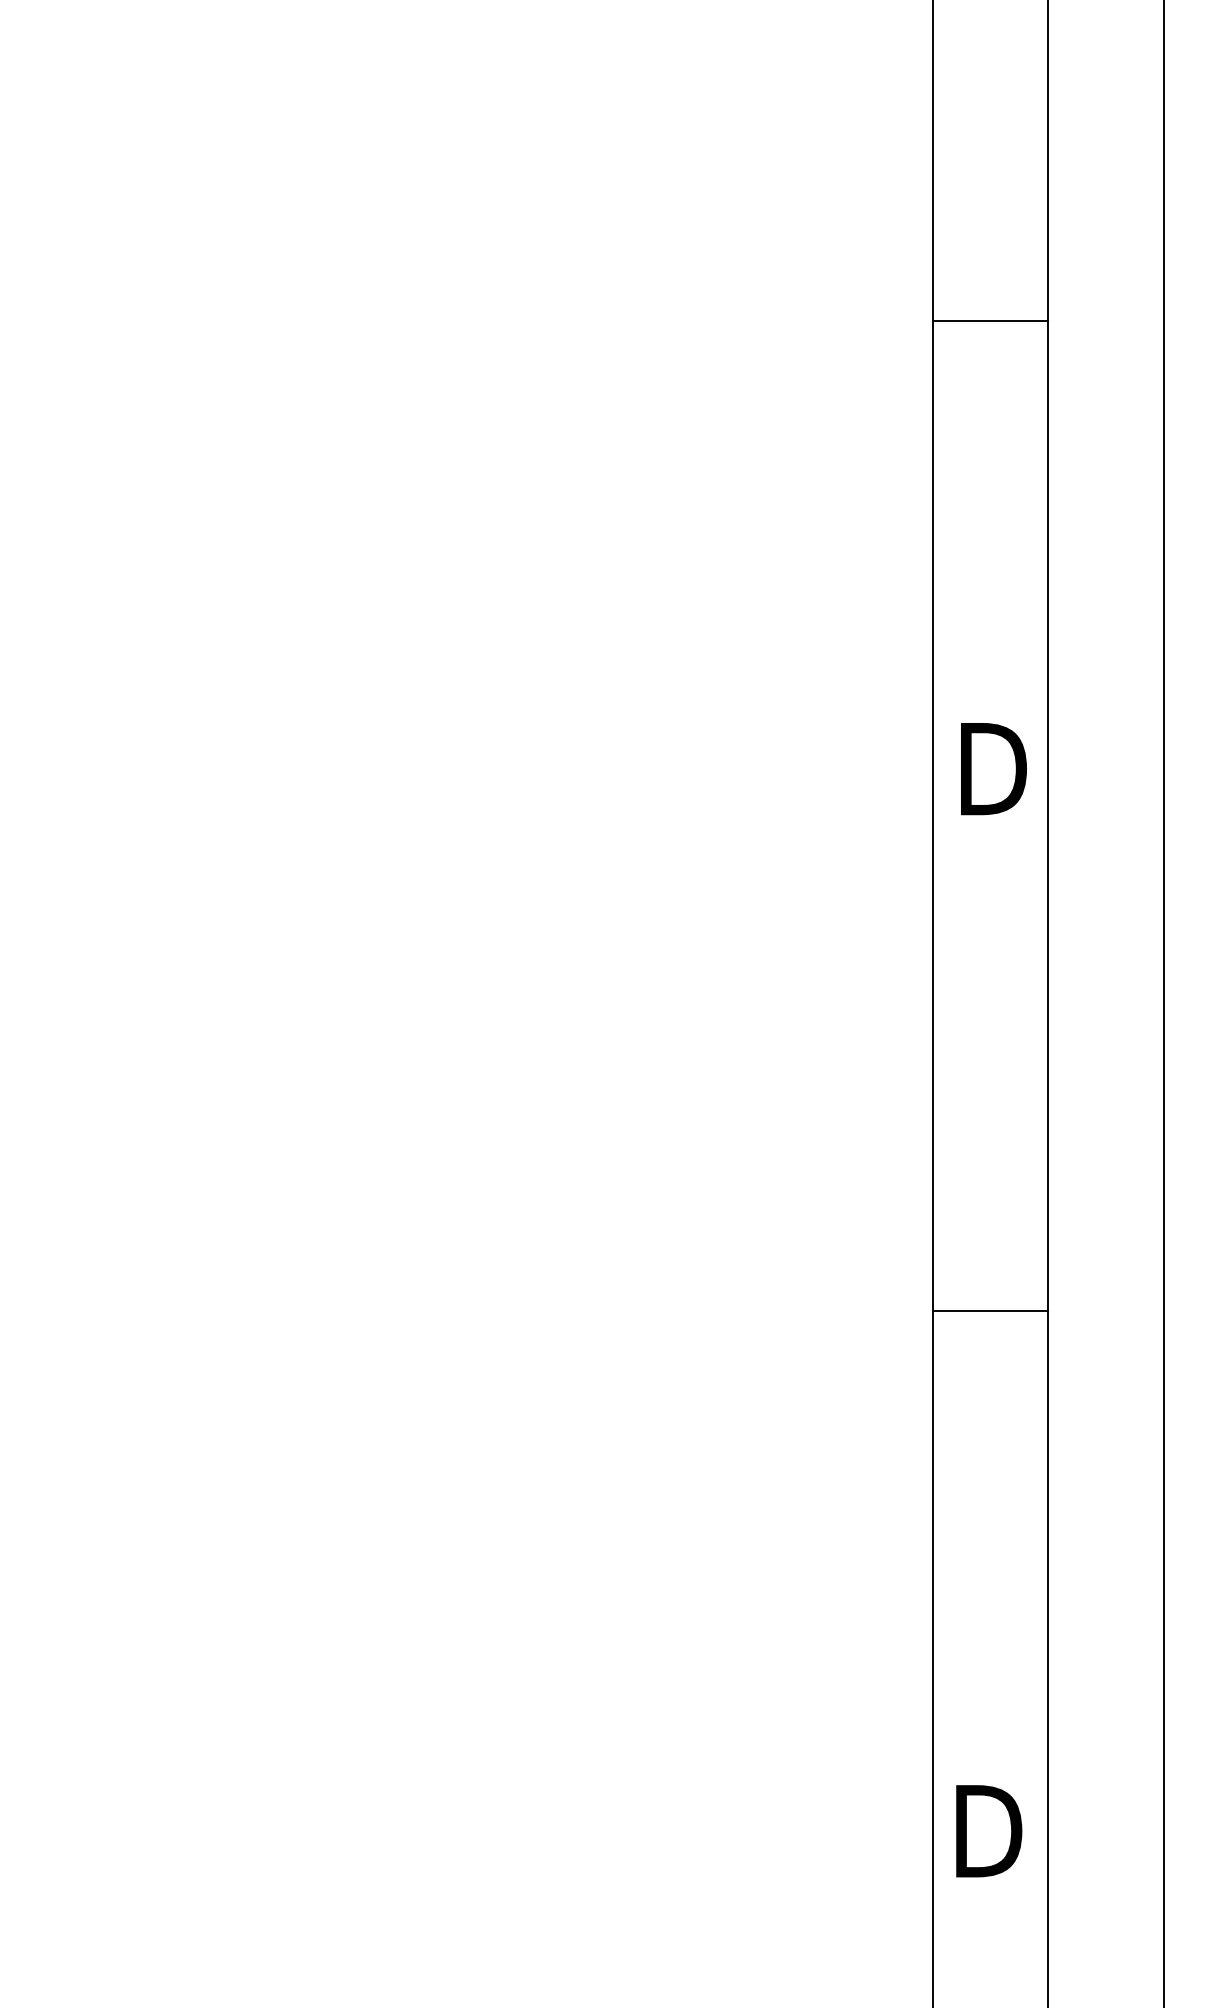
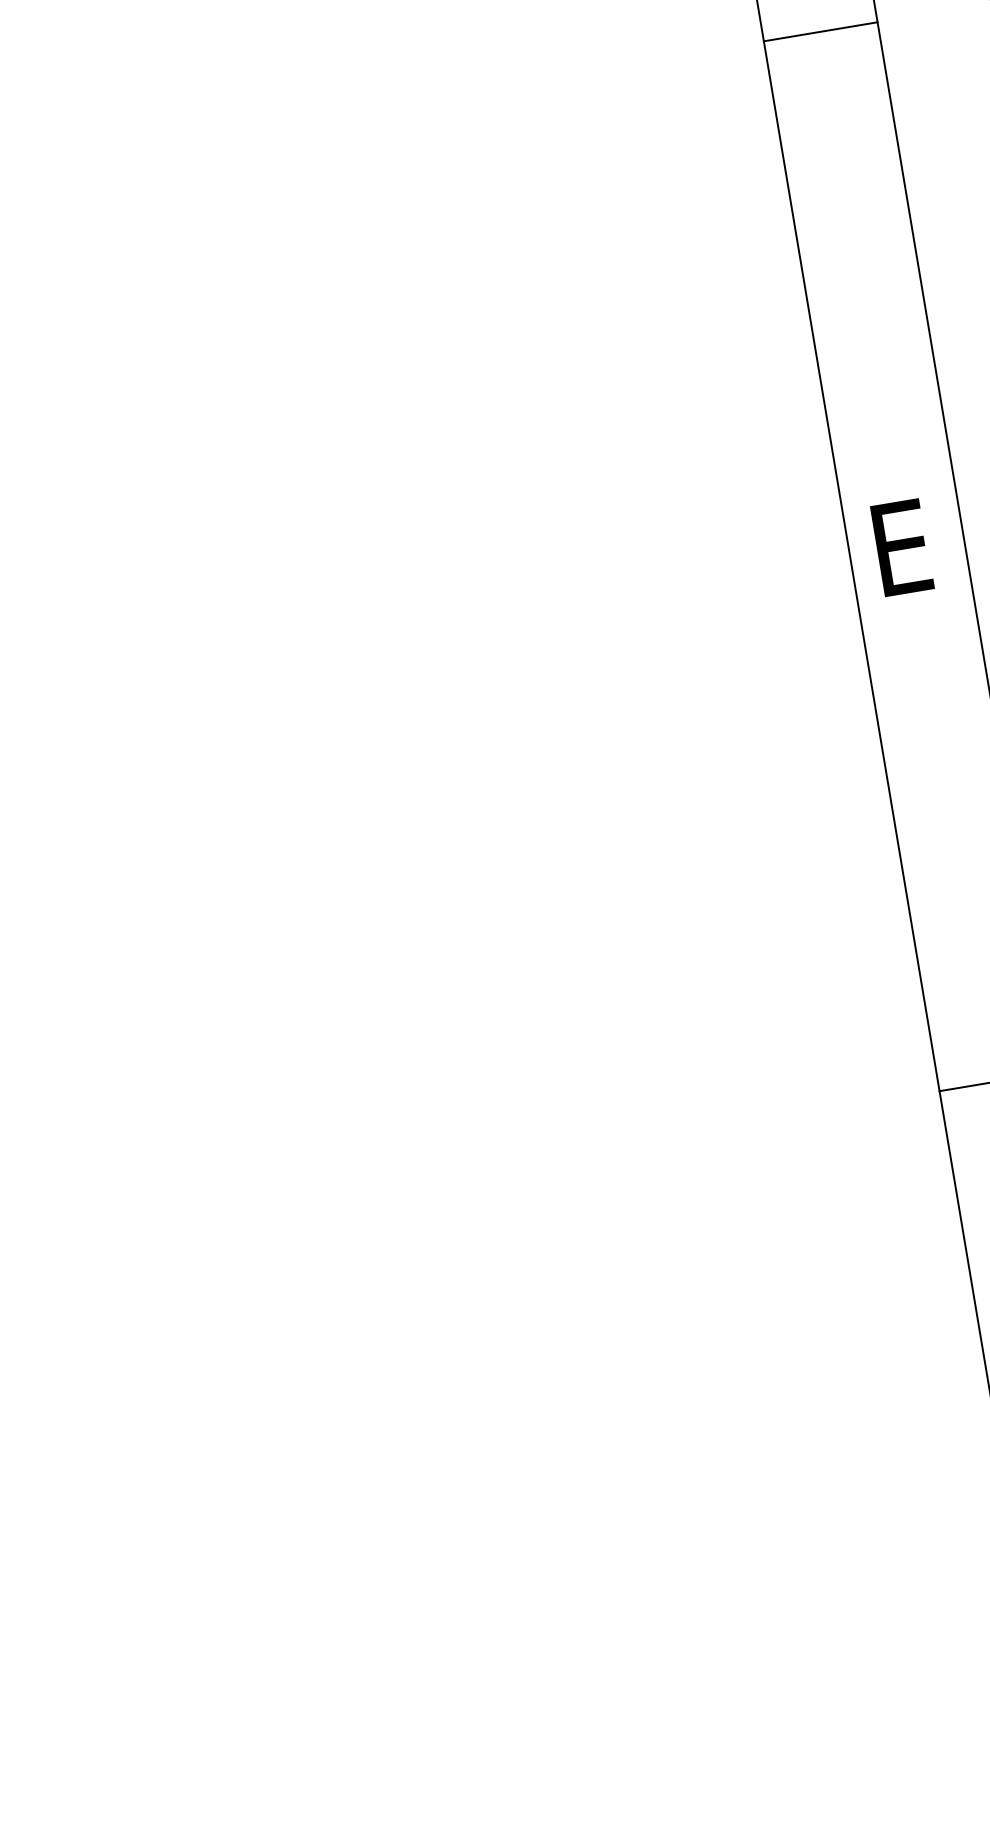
line: (990, 320) -> (820, 31), moved
text: (993, 769) -> (909, 546), D -> E

